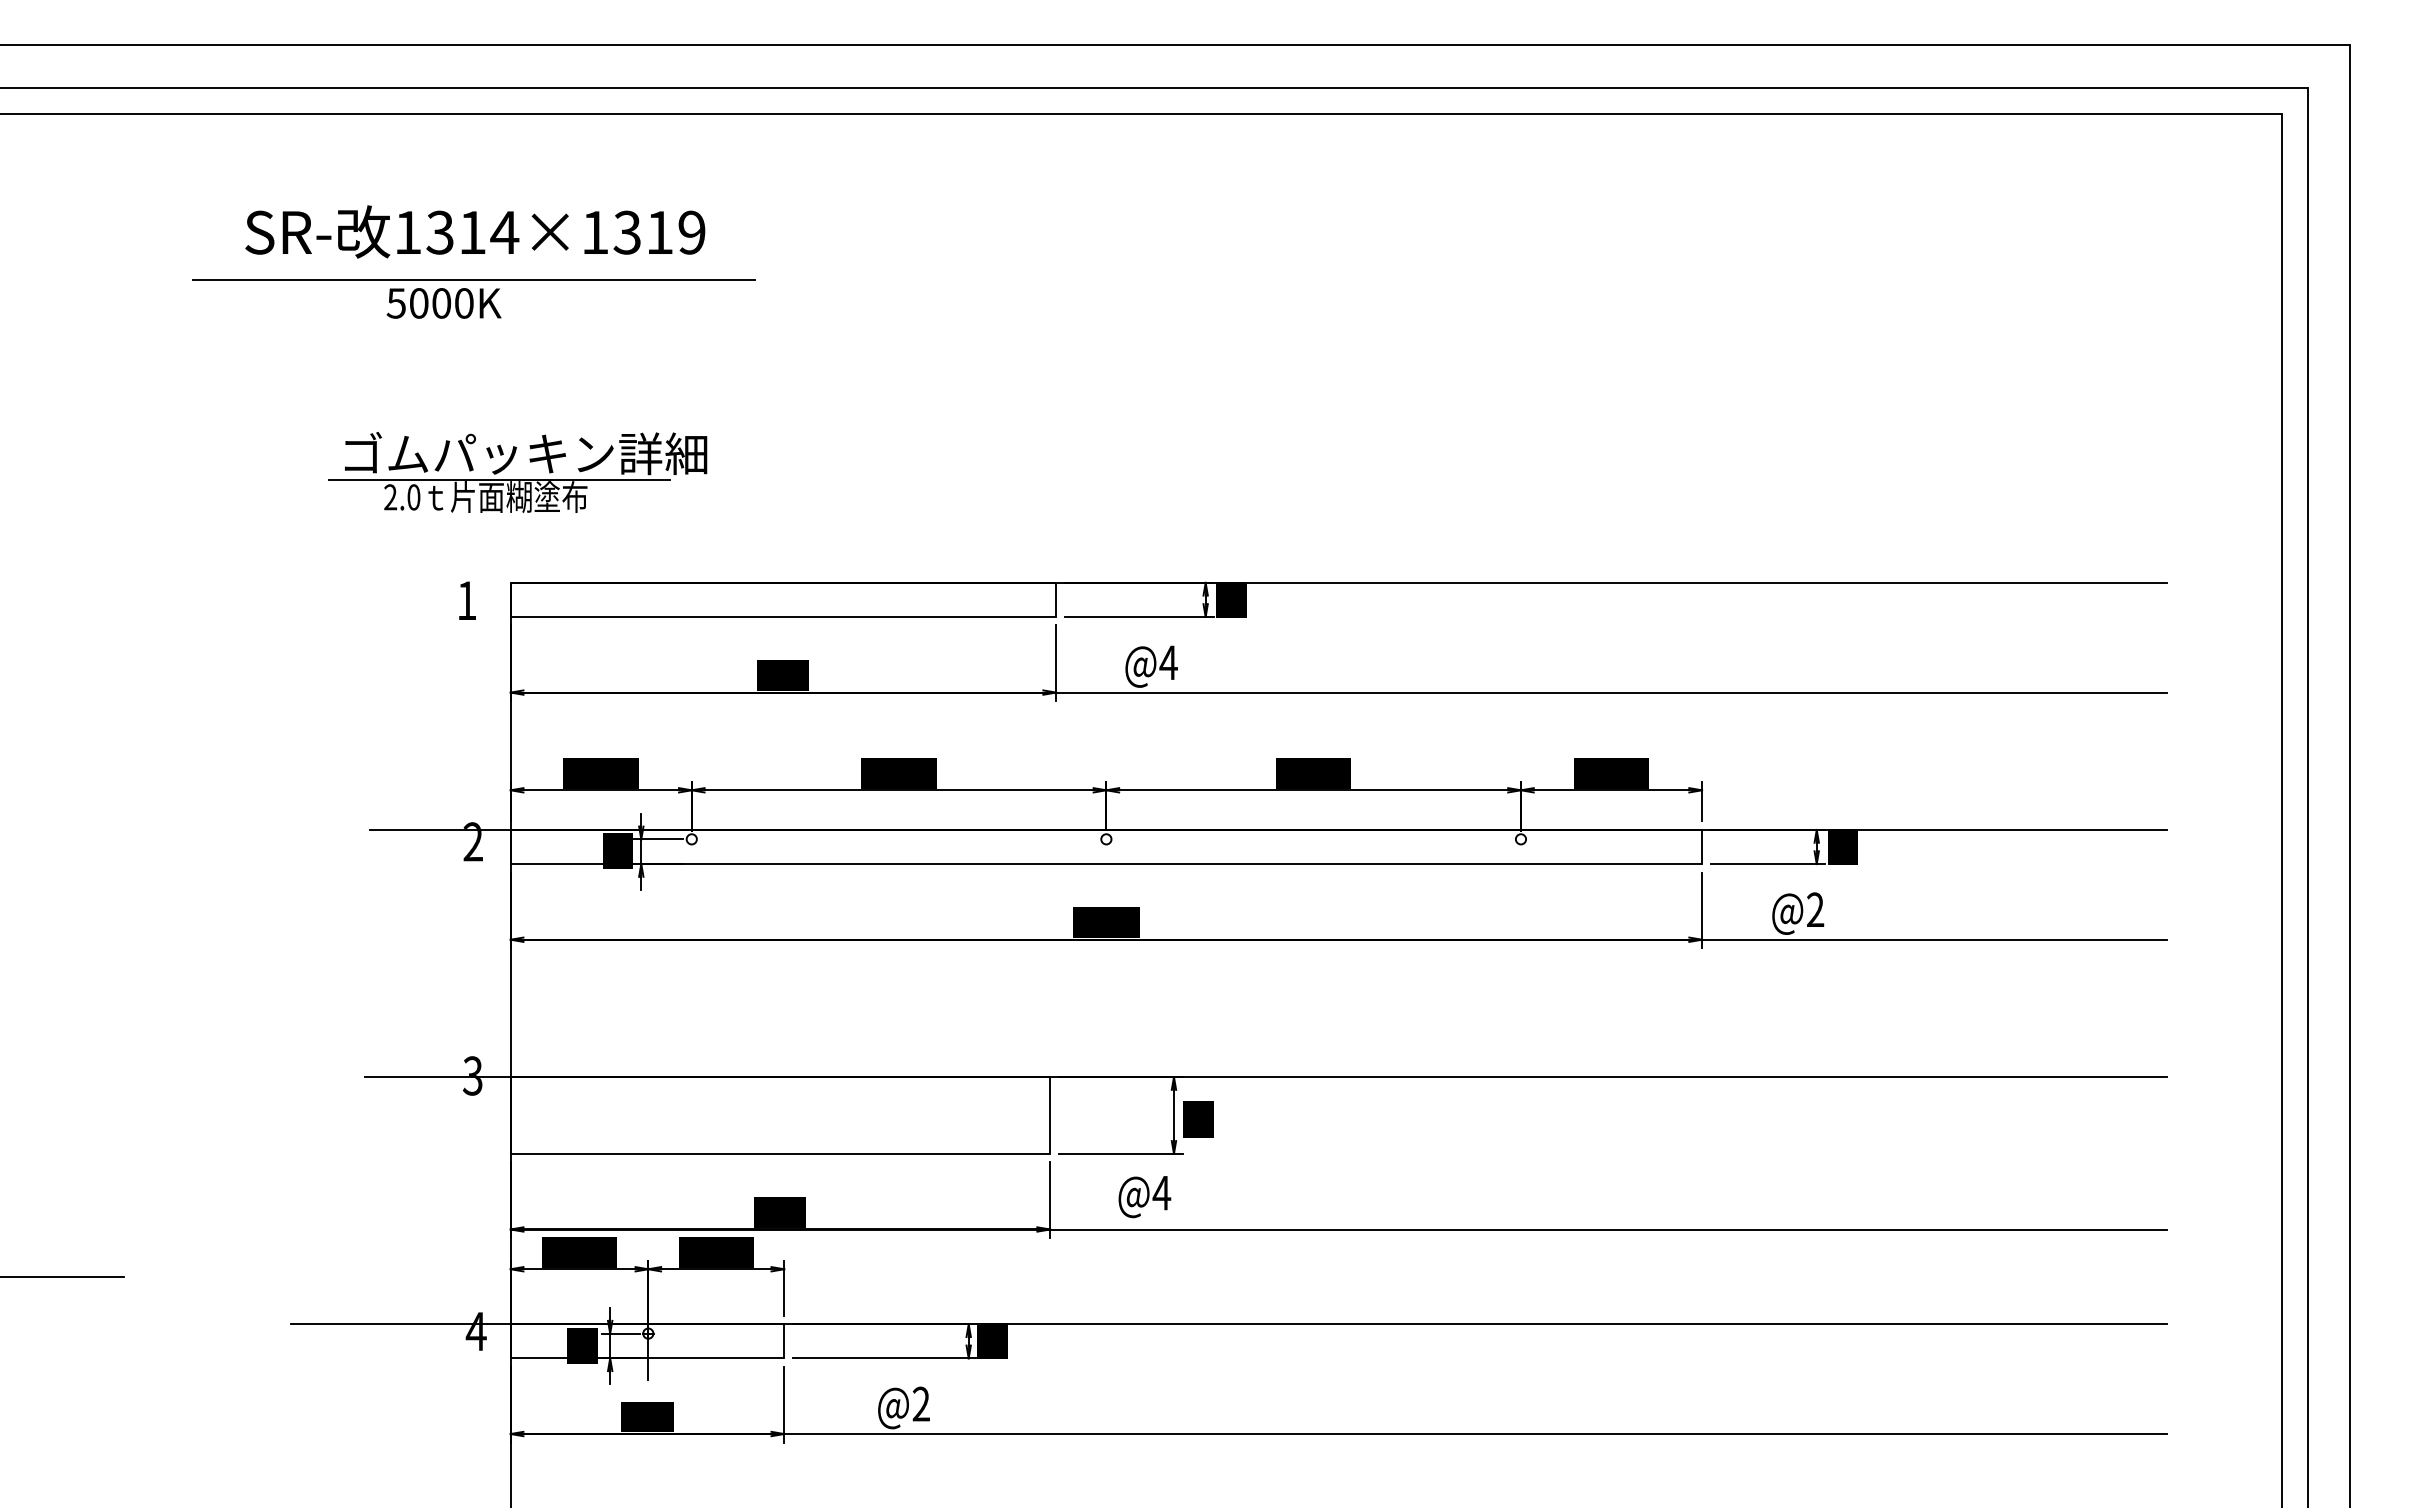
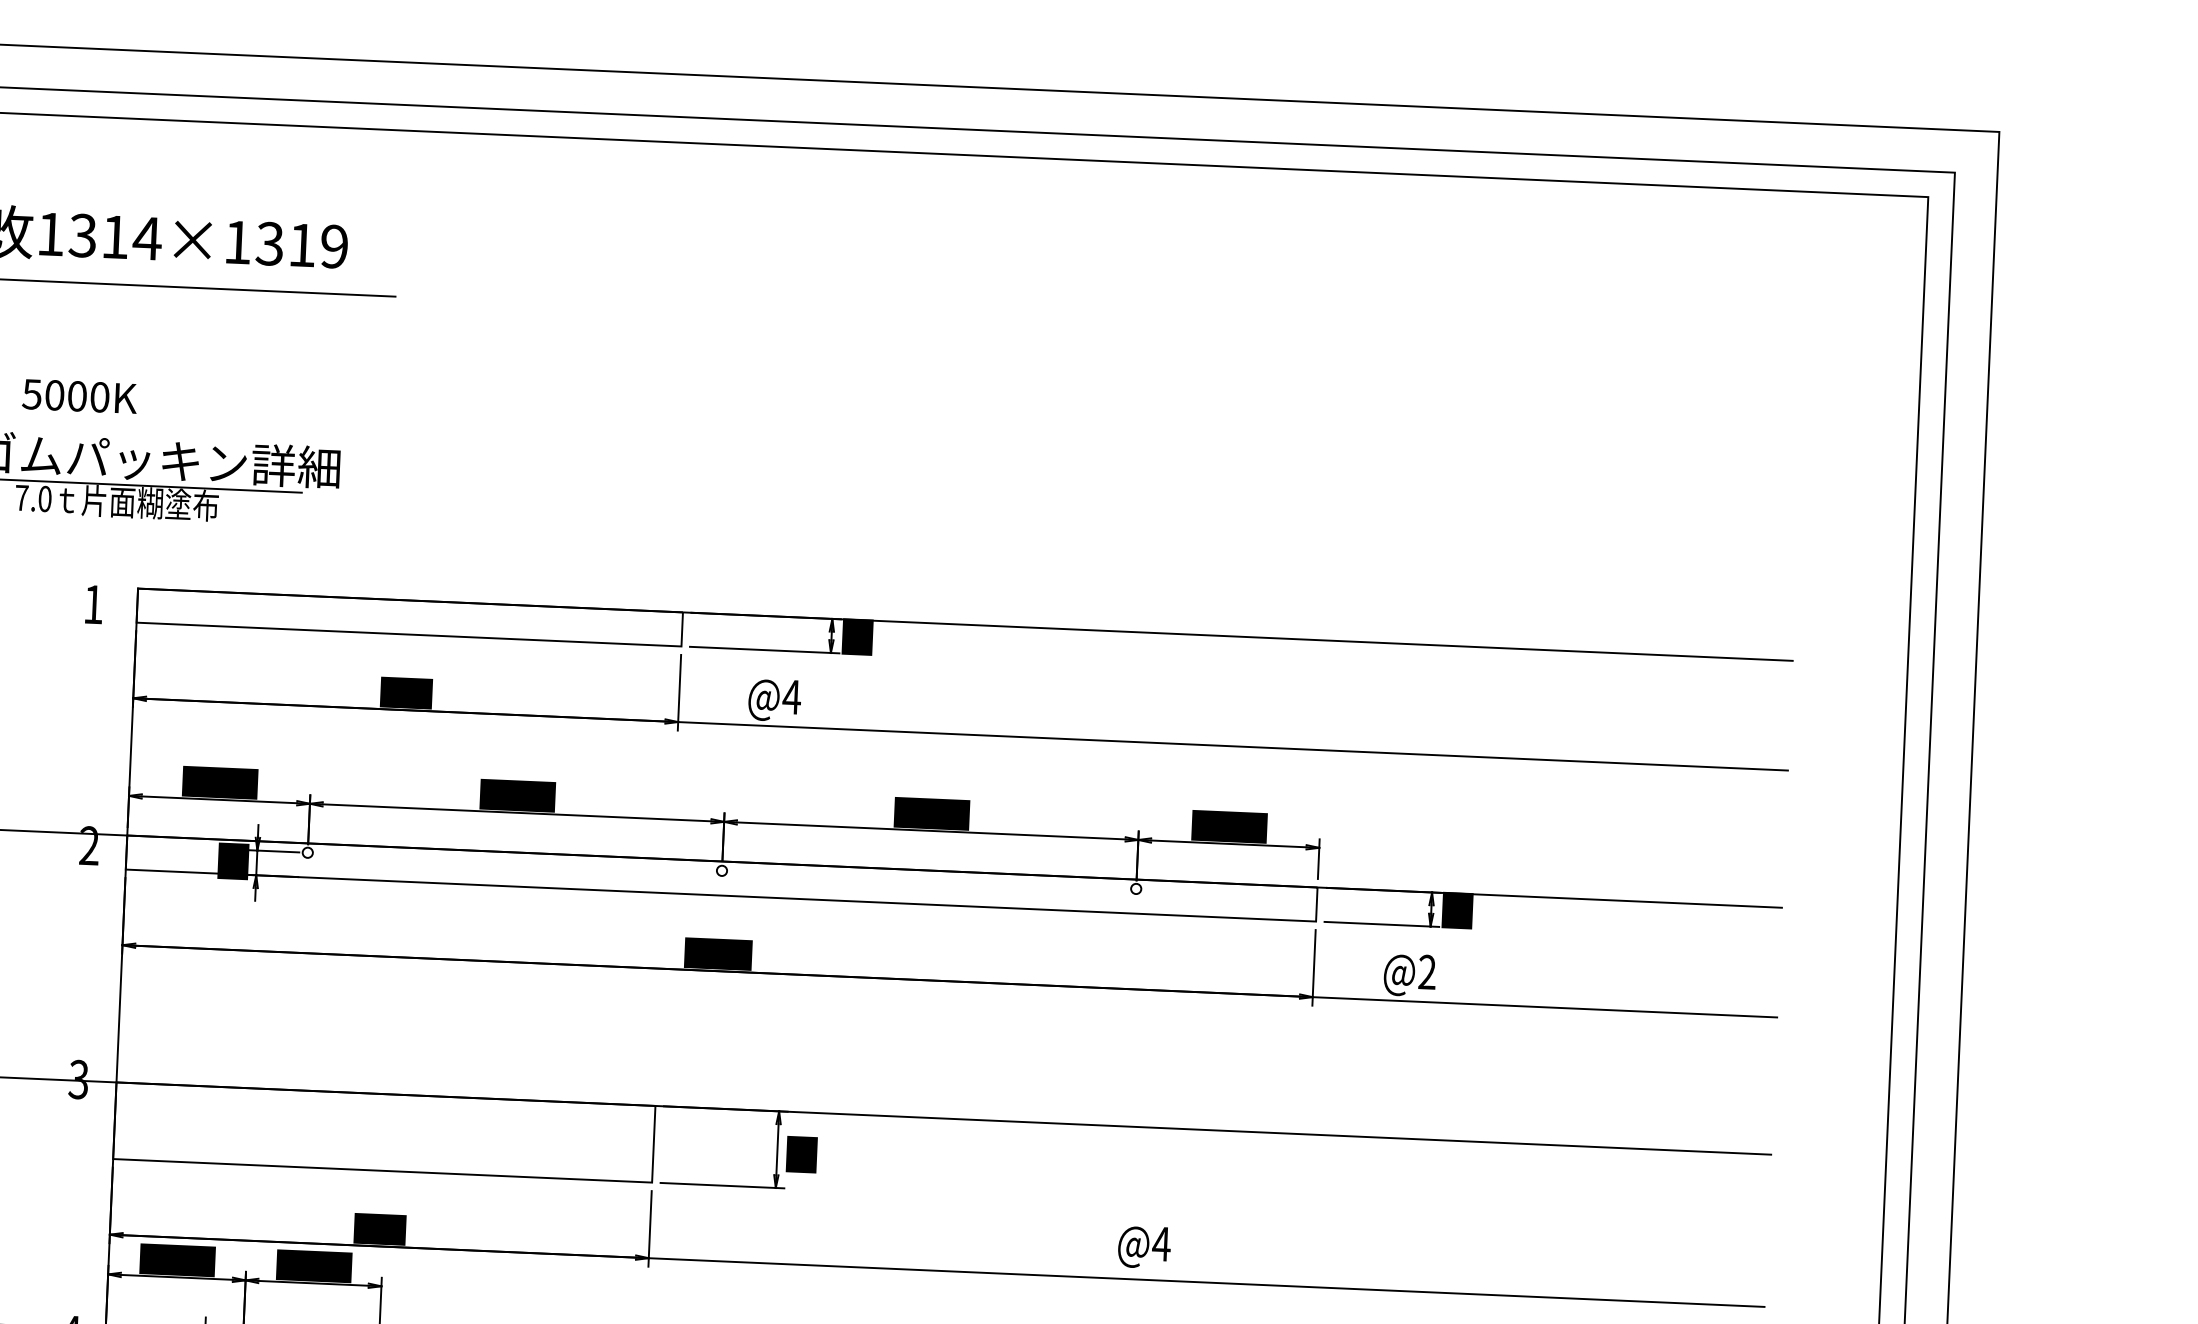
text: (443, 303) -> (79, 396), moved
text: (390, 497) -> (21, 498), 2.0 -> 7.0
text: (1144, 1197) -> (1144, 1247), moved

